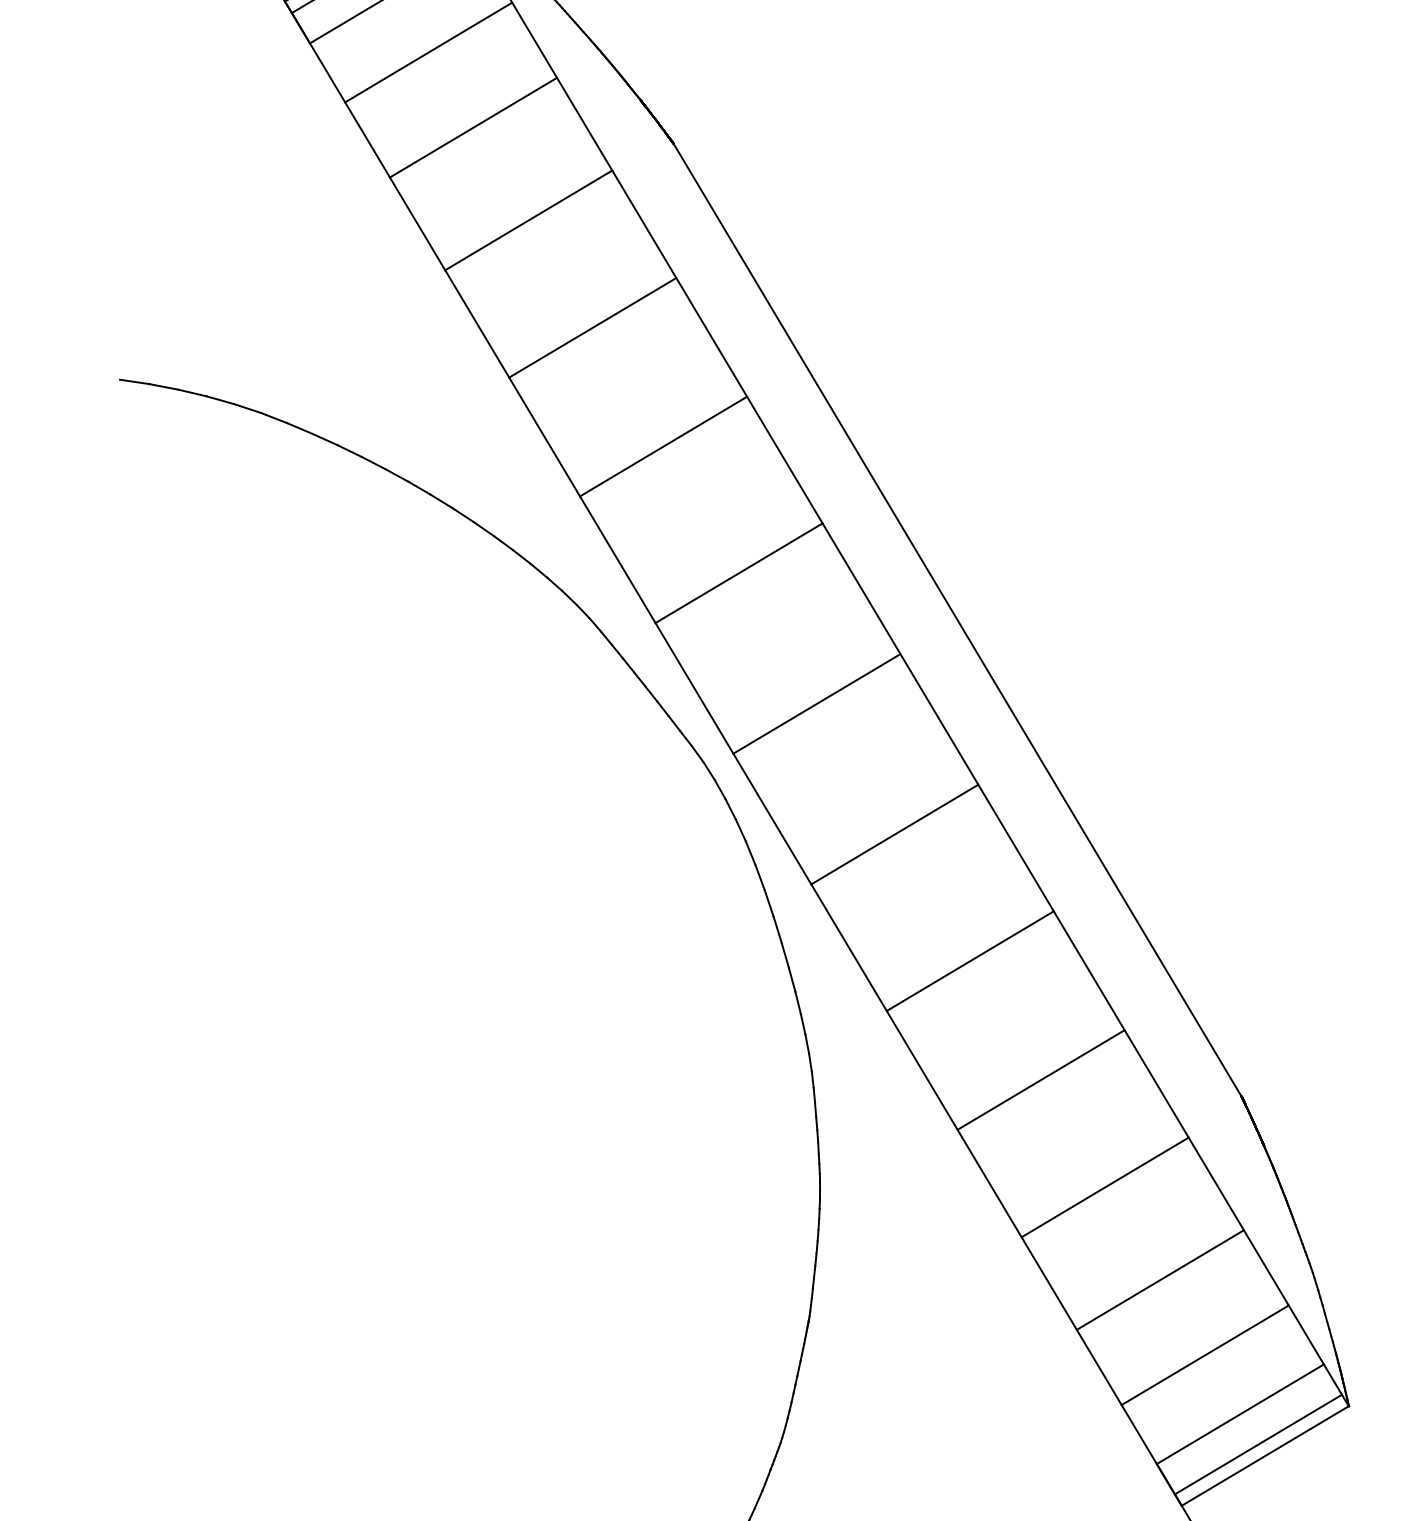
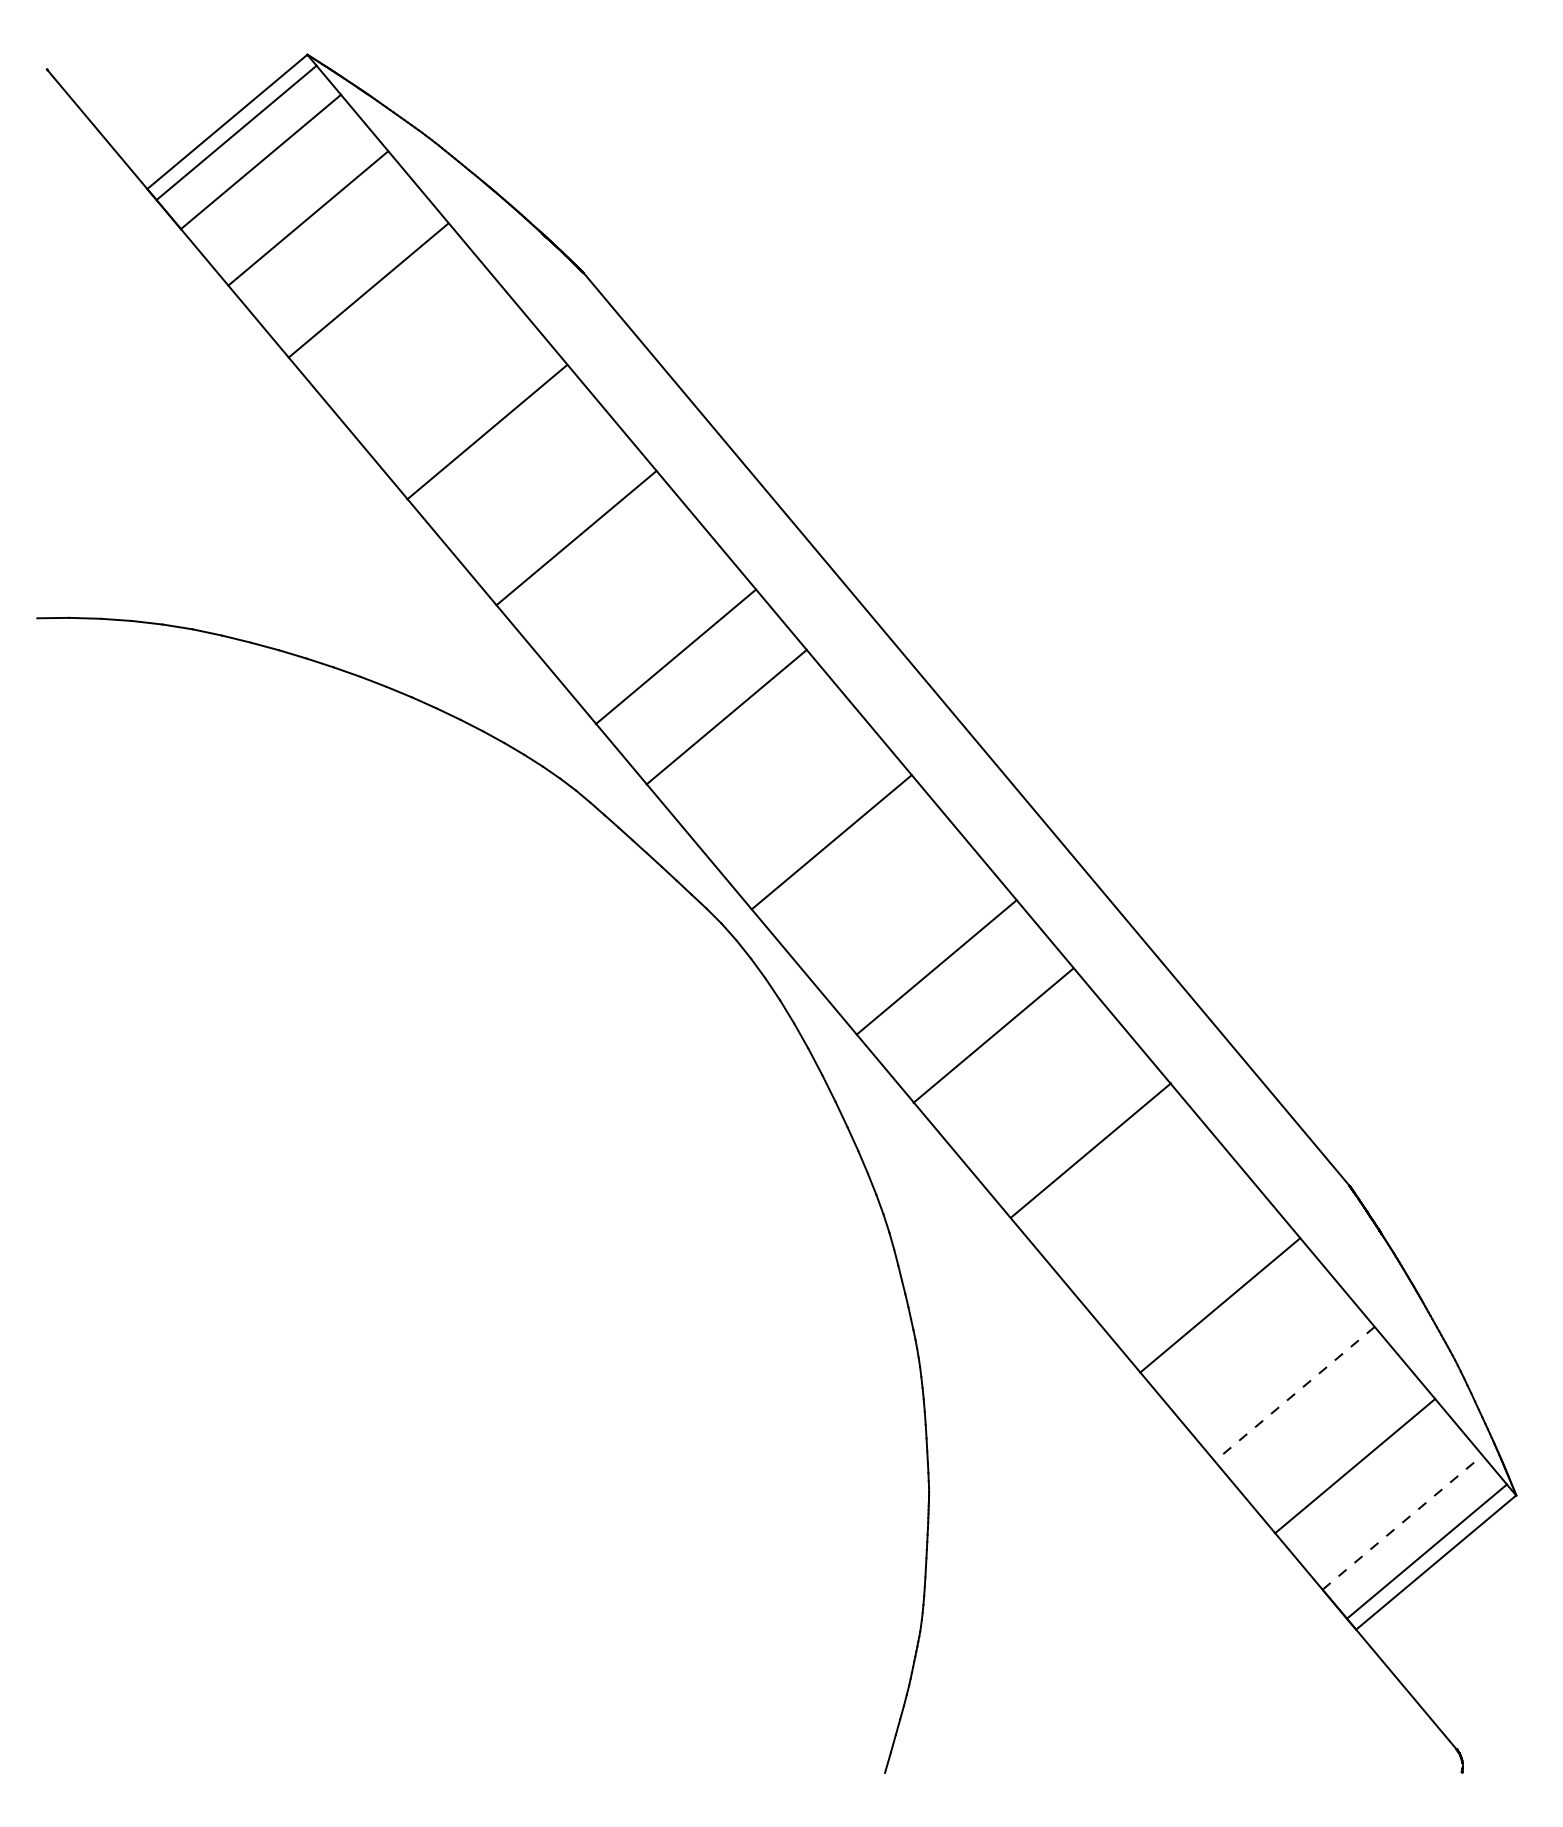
line: (529, 219) -> (487, 431), moved
line: (592, 327) -> (576, 537), moved
line: (663, 446) -> (675, 656), moved
line: (970, 961) -> (993, 1035), moved
line: (1040, 1079) -> (1090, 1150), moved
line: (1160, 1280) -> (1294, 1394), solid -> dashed
line: (1241, 1414) -> (1403, 1522), solid -> dashed

